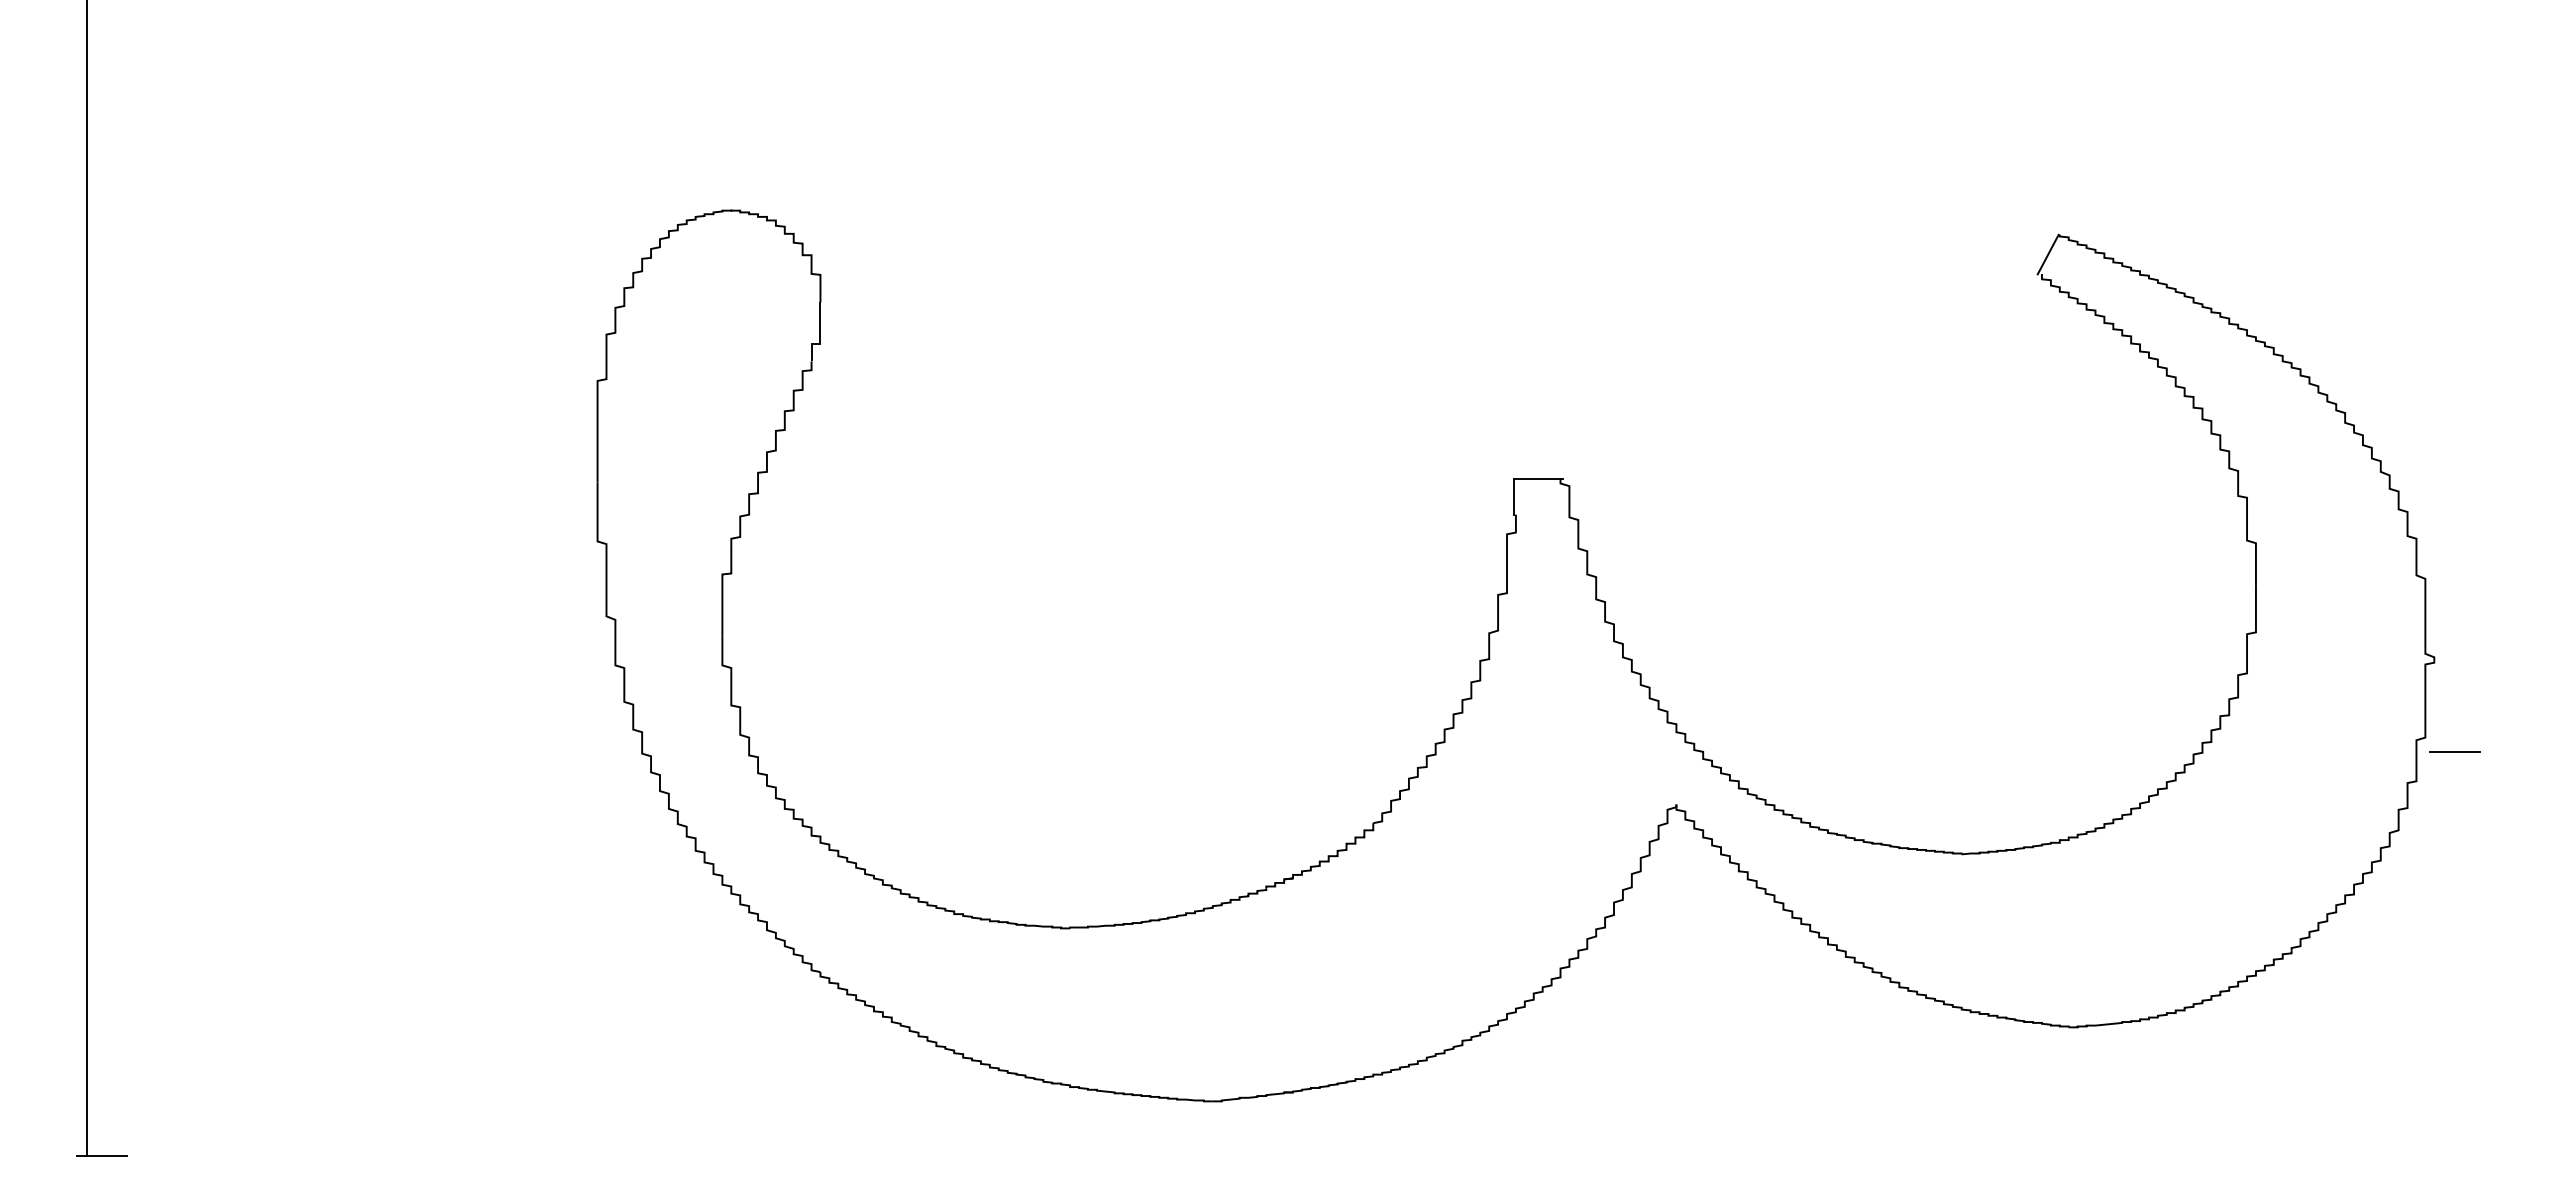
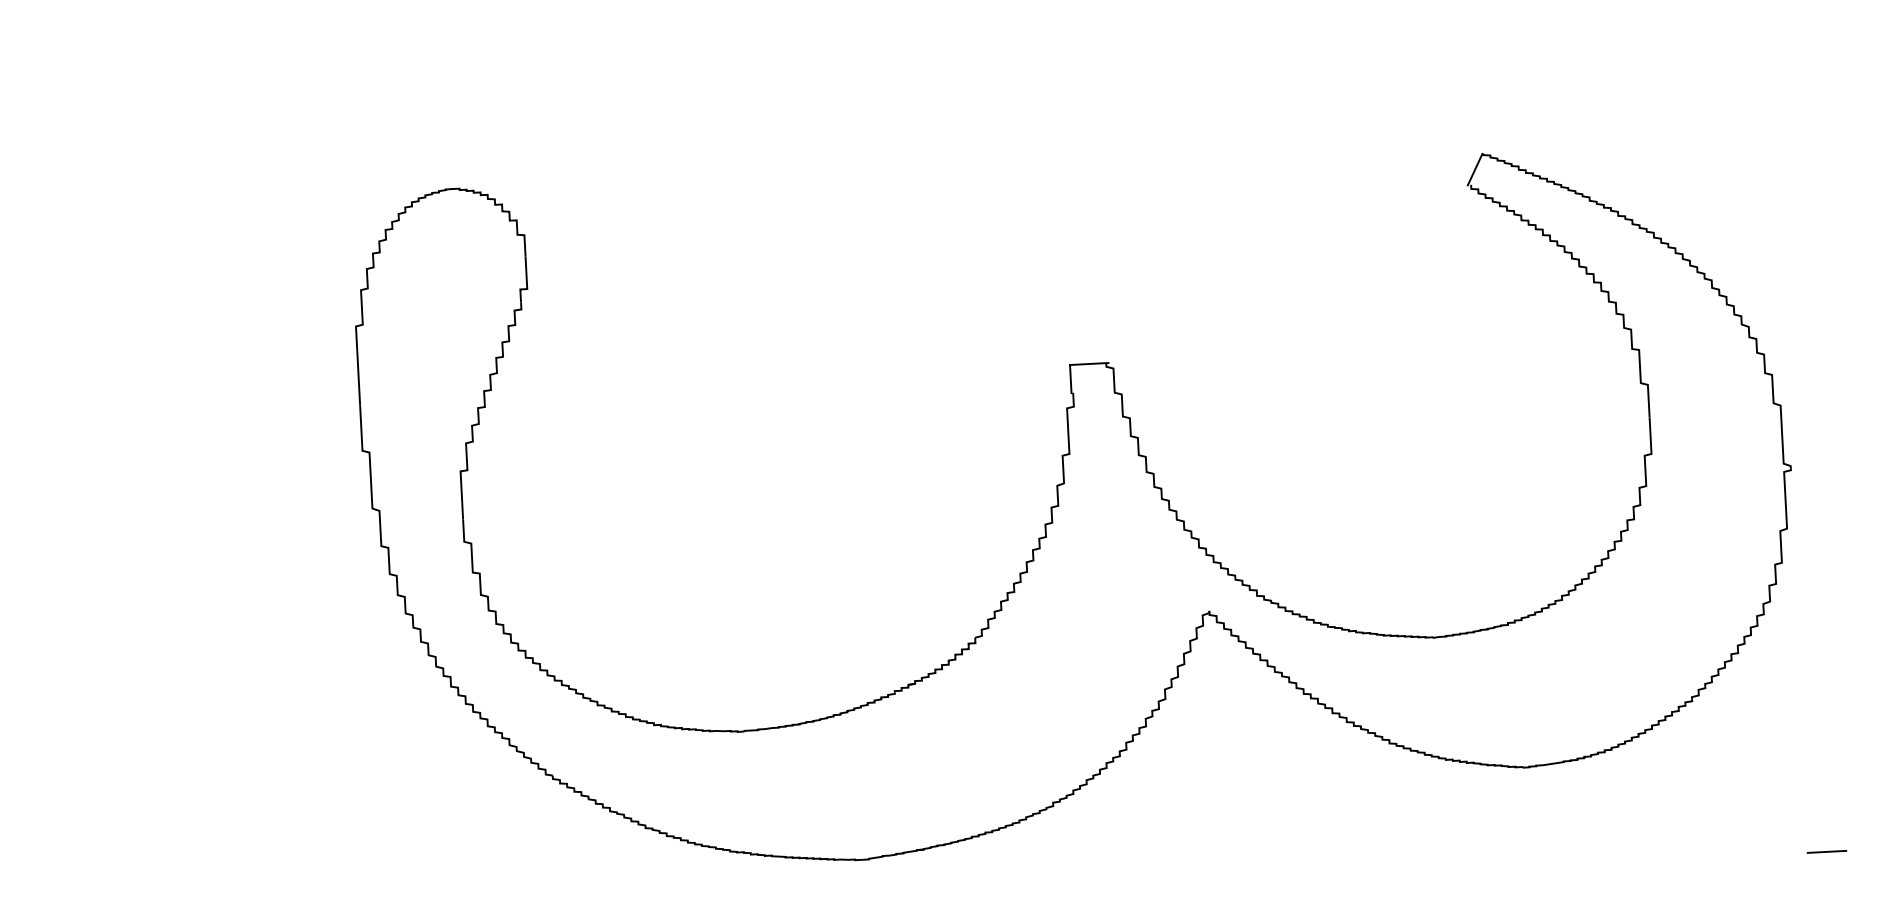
line: (2454, 751) -> (1826, 851), moved

